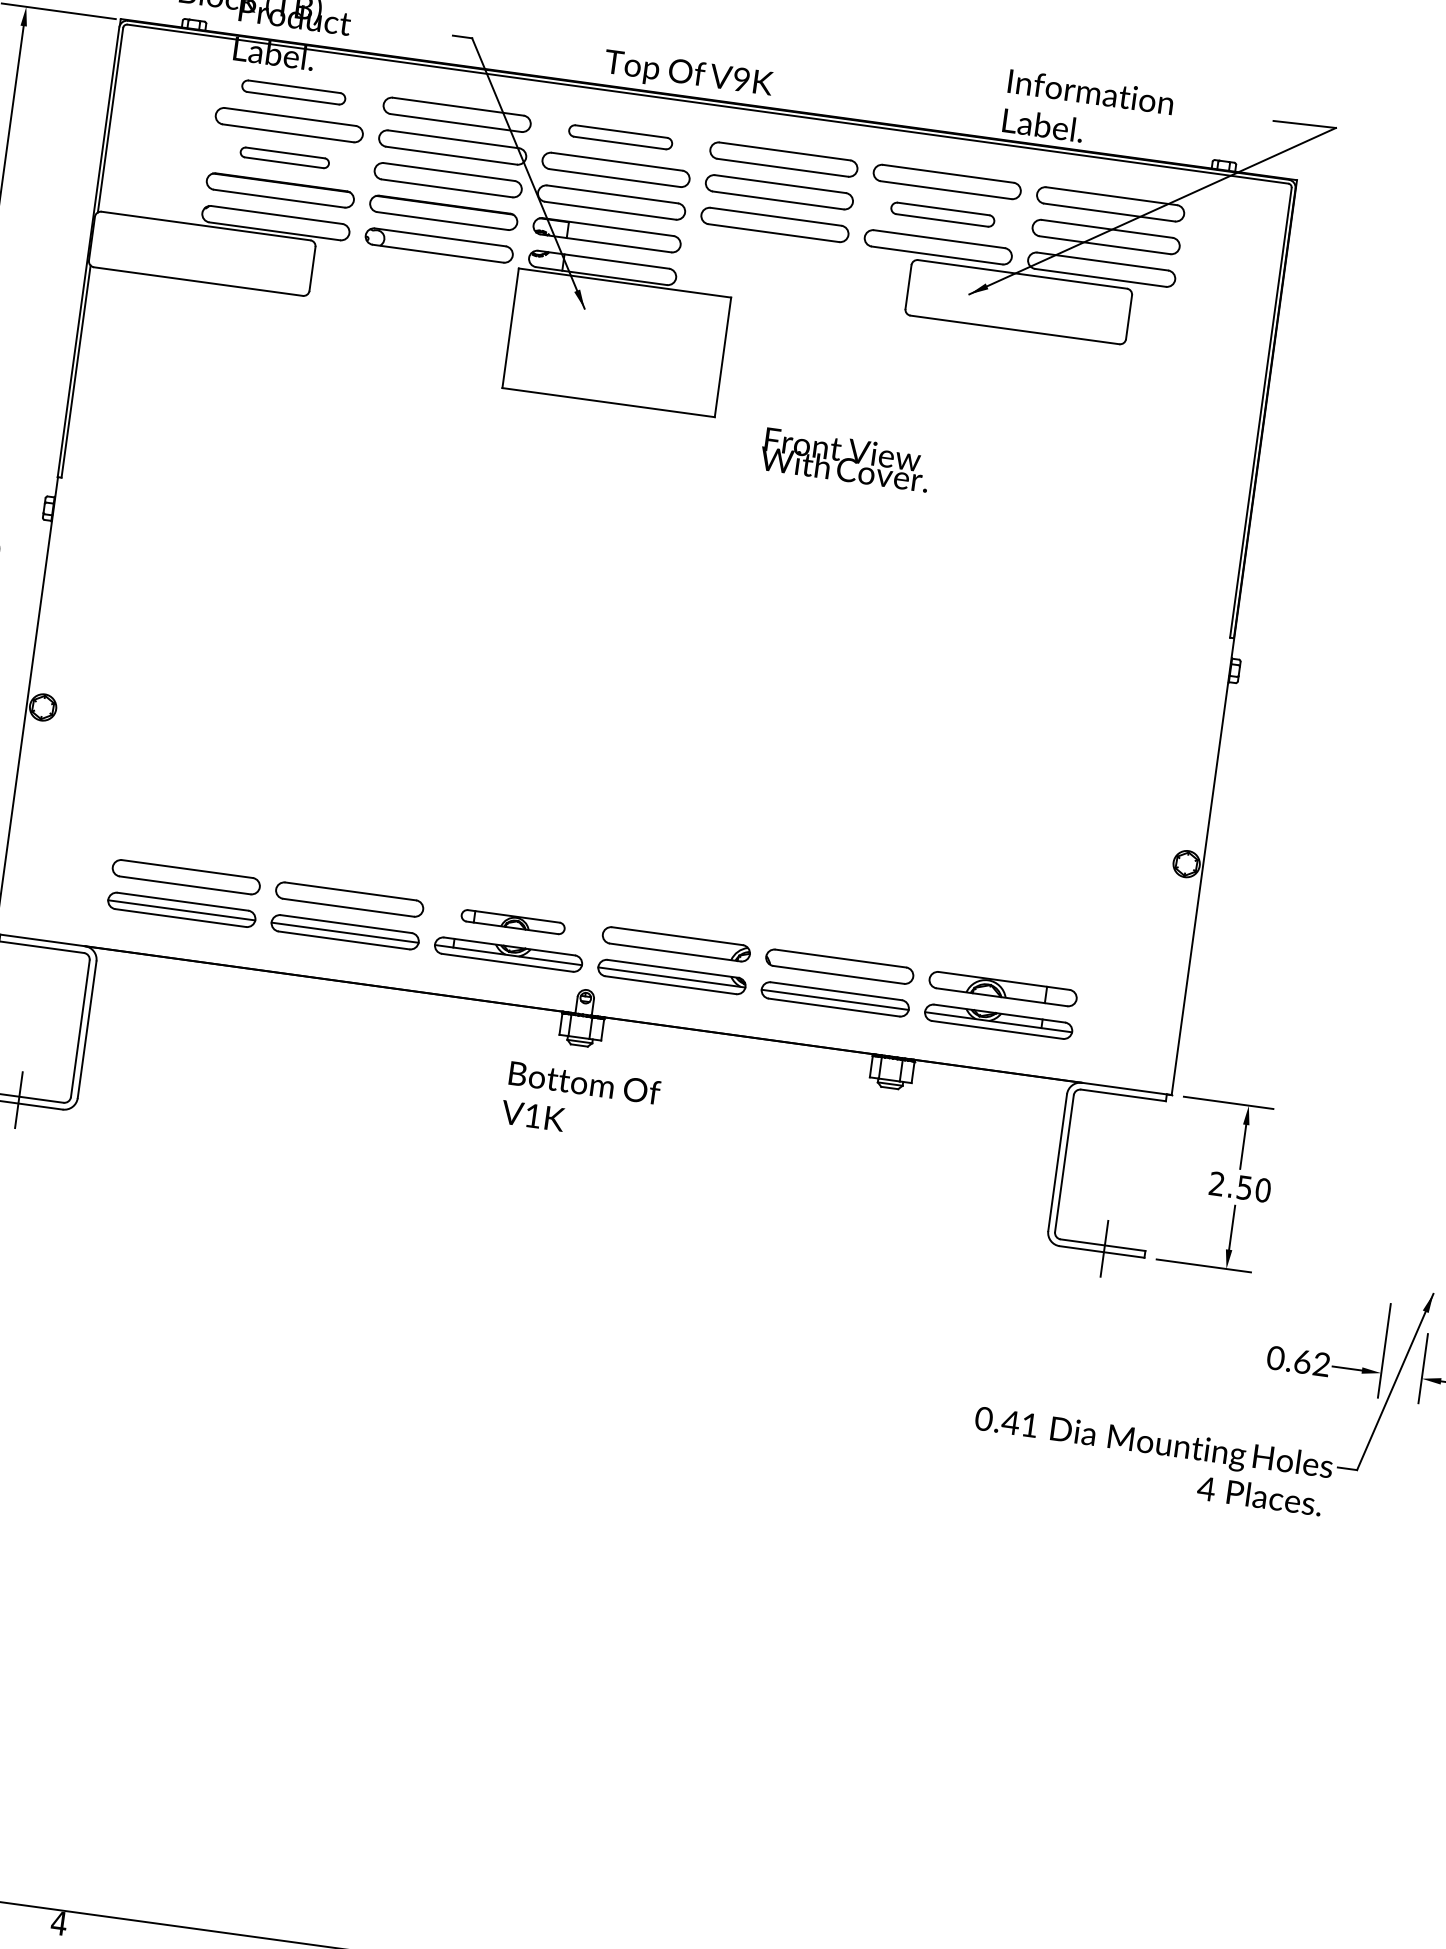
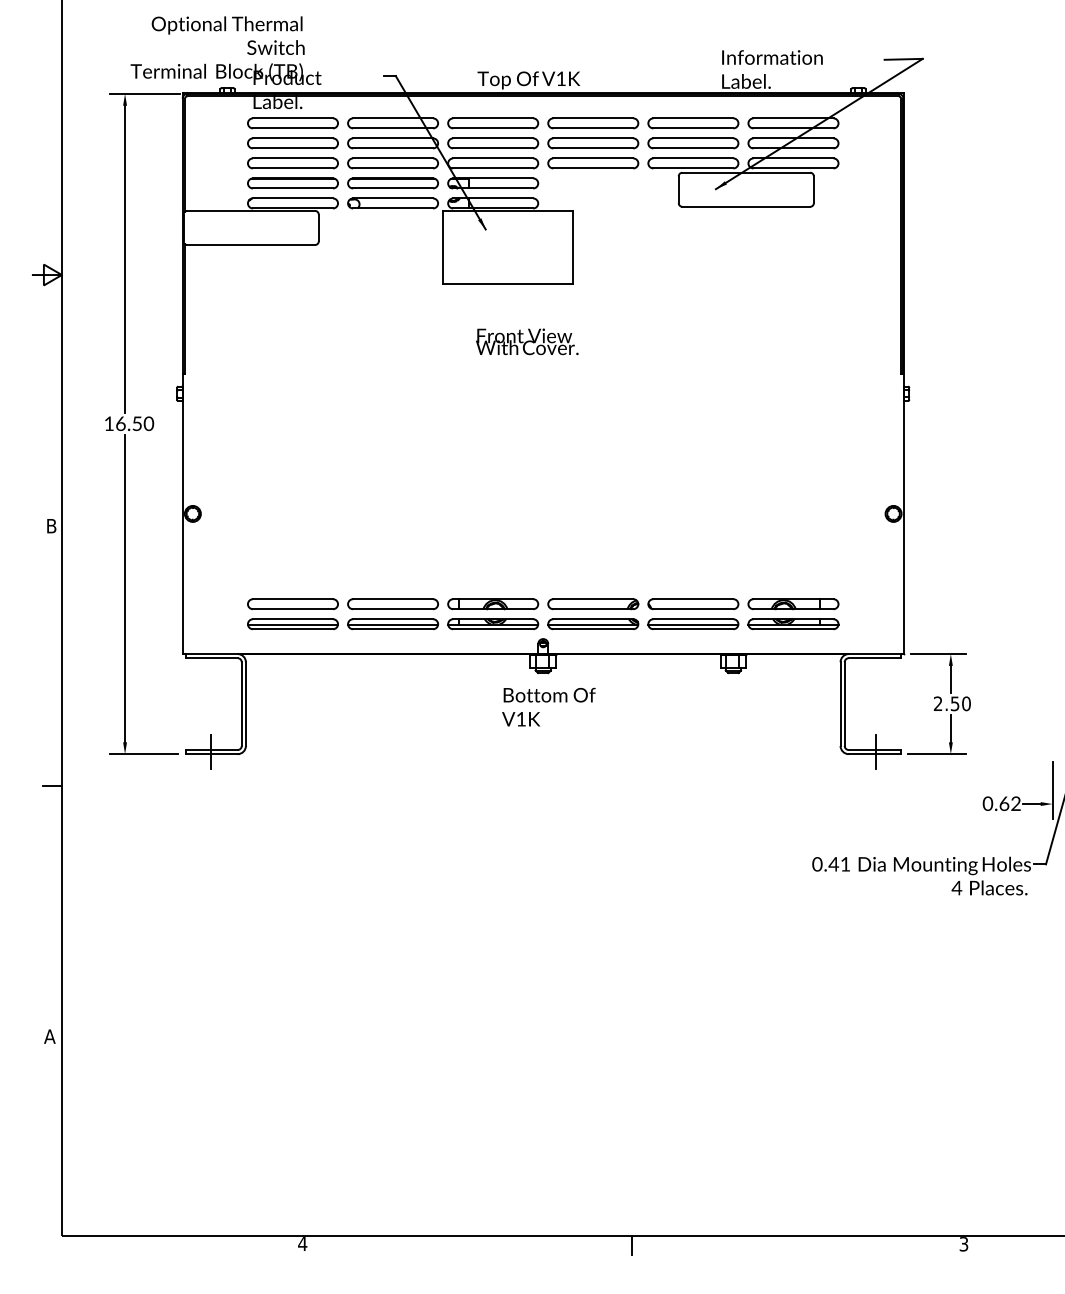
text: (740, 79) -> (560, 78), V9K -> V1K
part: (292, 92) -> (292, 123), size x1.43
part: (621, 137) -> (493, 123), size x1.43
part: (284, 157) -> (292, 163), size x1.67
part: (942, 214) -> (693, 143), size x1.43
text: (846, 459) -> (527, 341), moved
part: (513, 922) -> (493, 604), size x1.43

